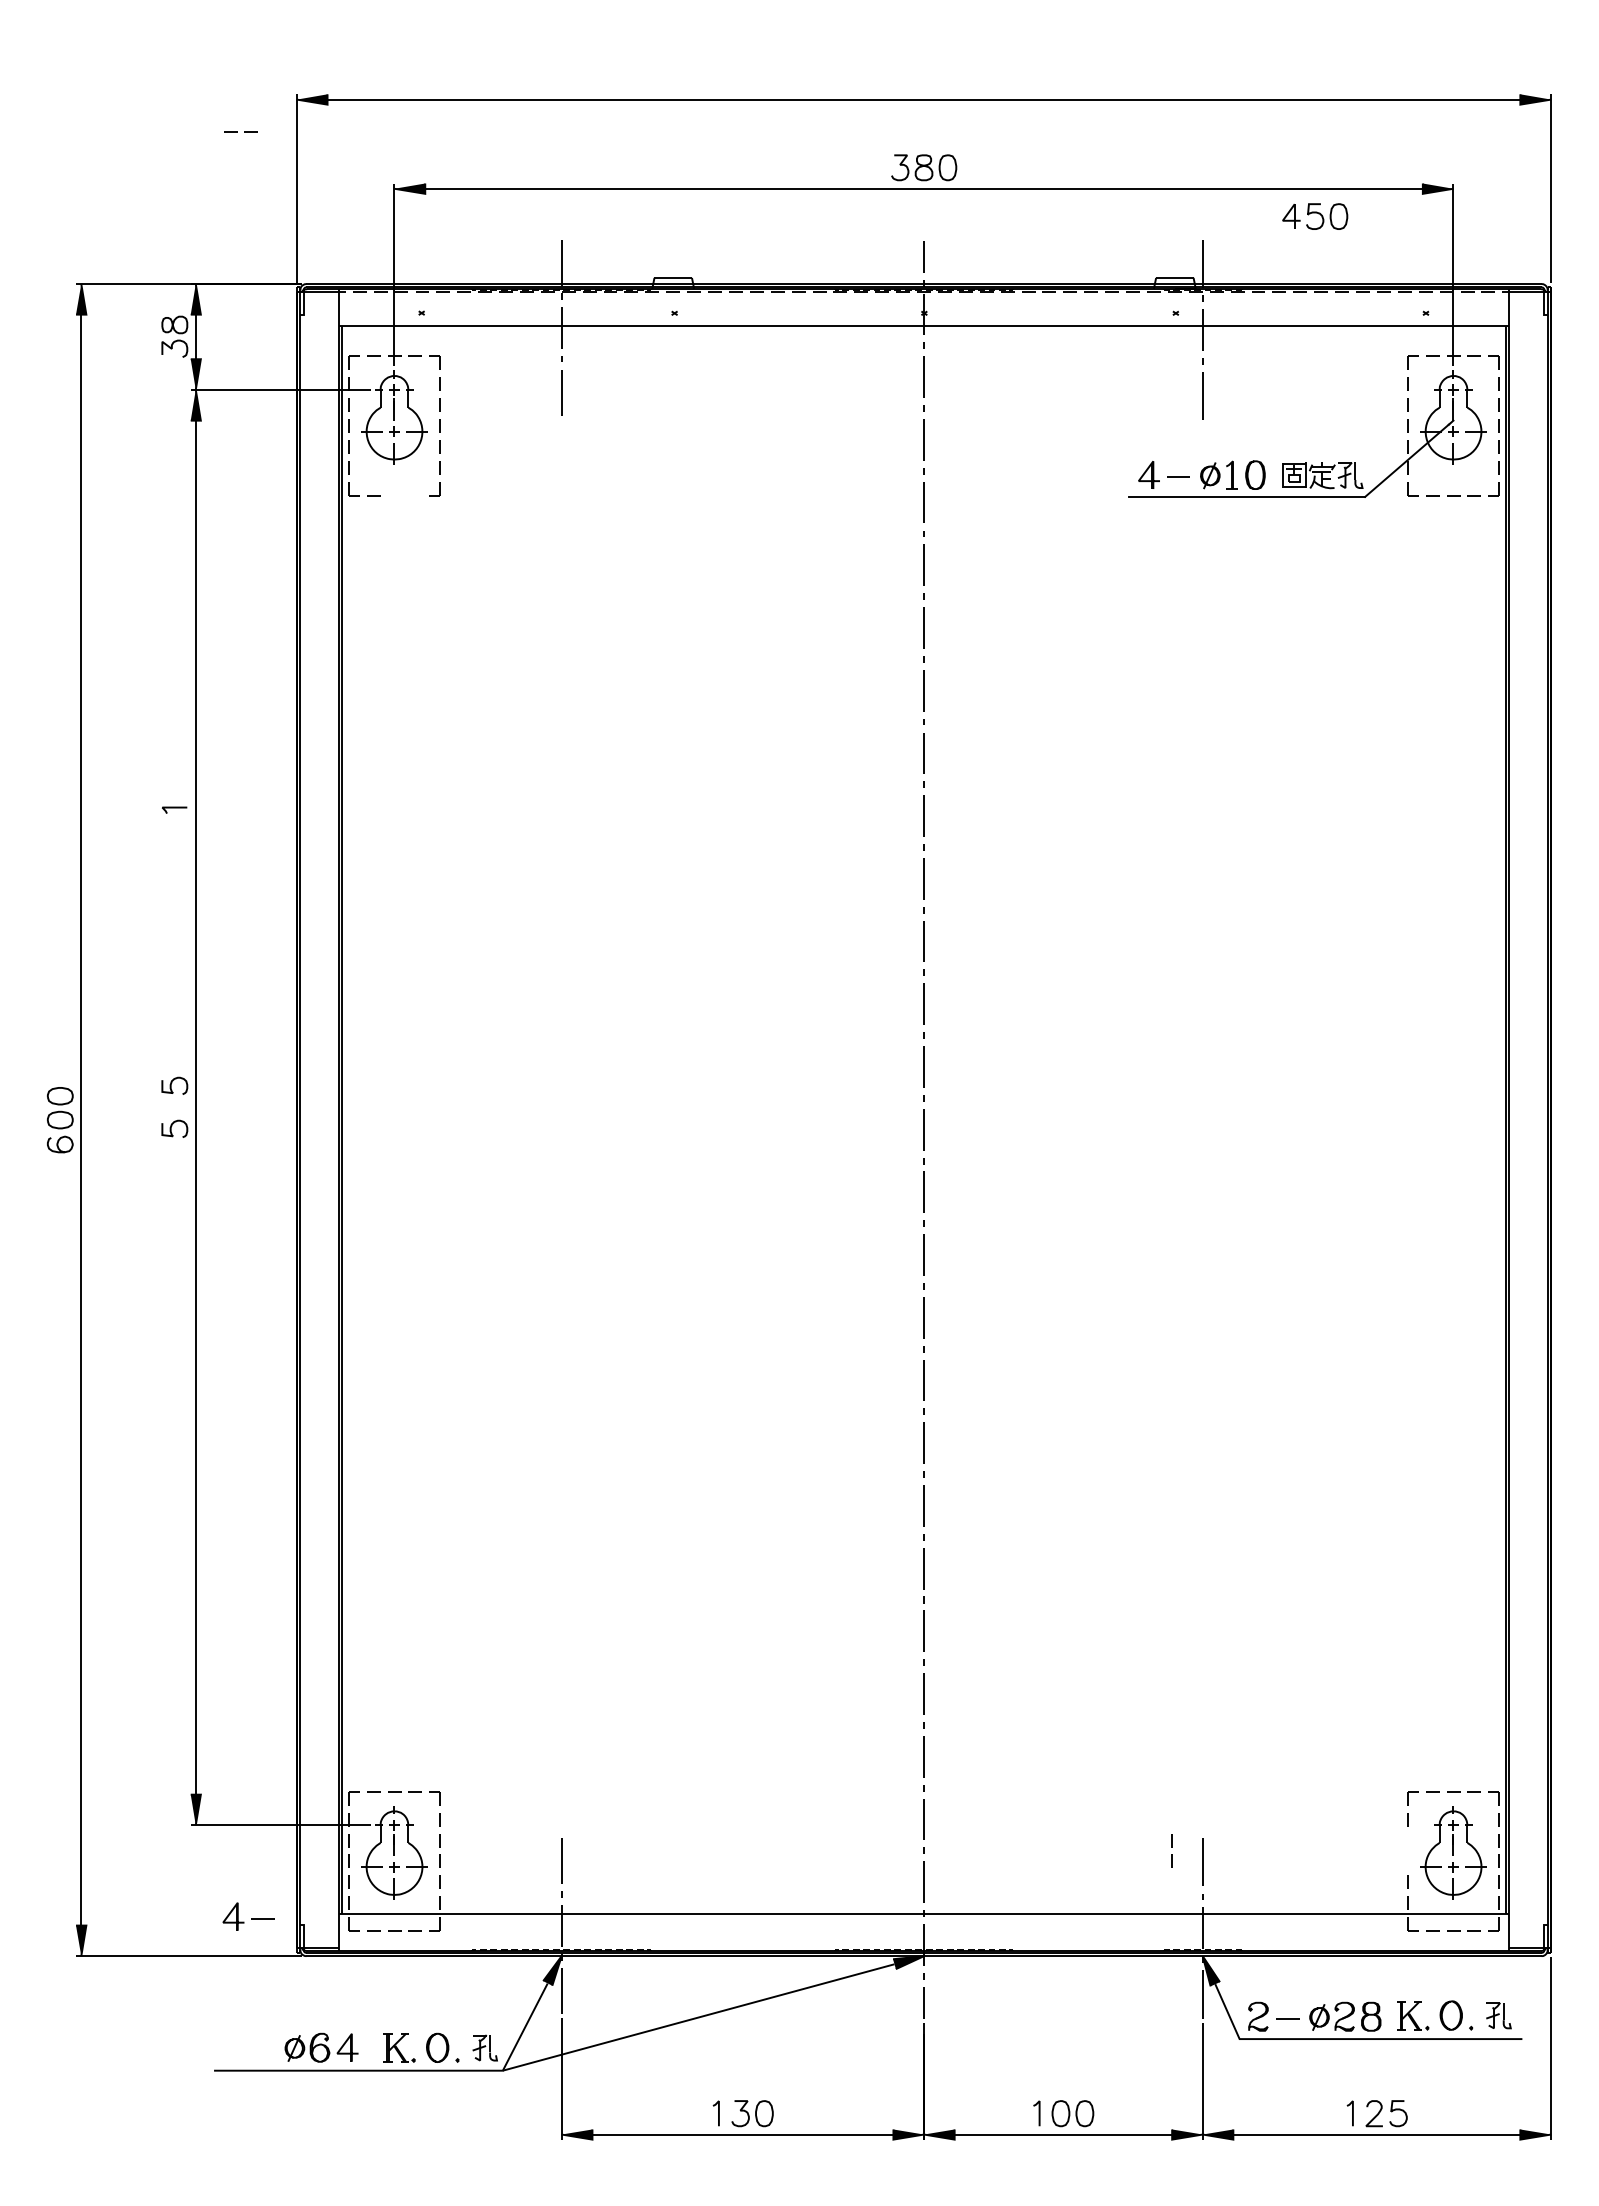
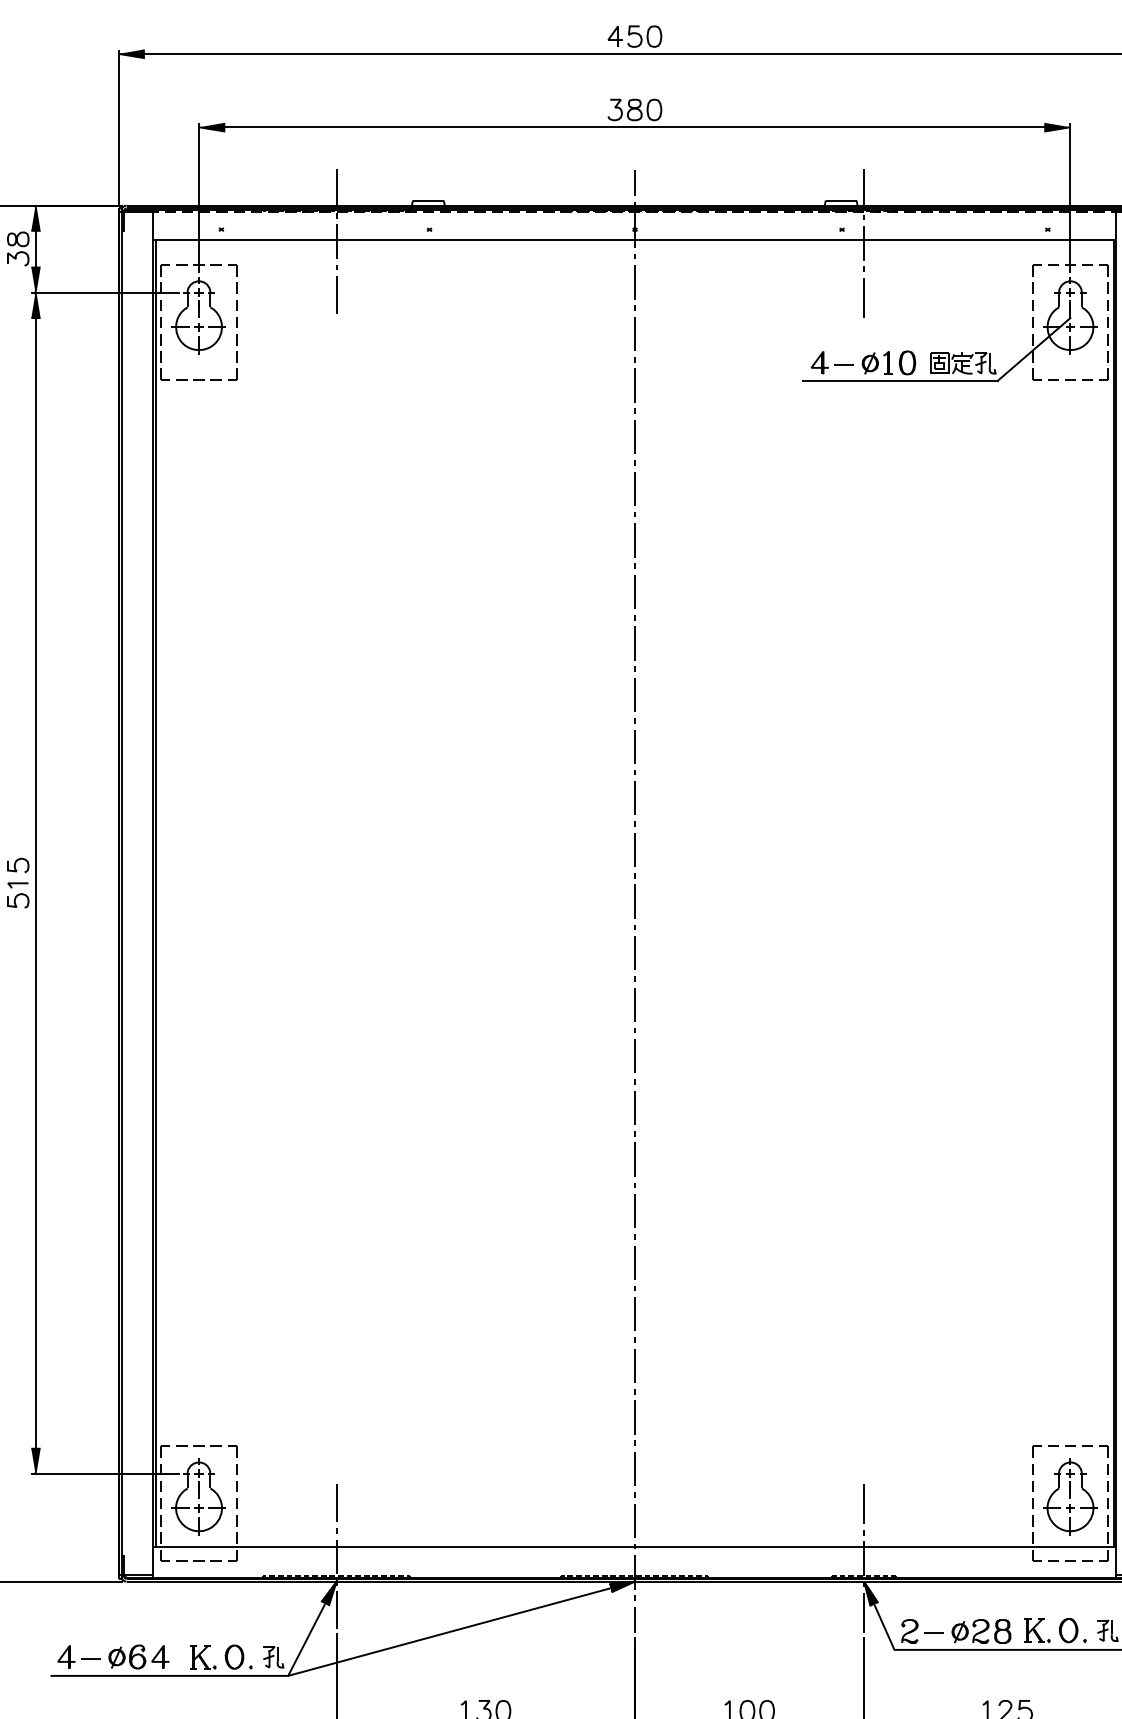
line: (237, 131) -> (204, 379), moved
part: (1315, 216) -> (635, 36), moved
line: (174, 808) -> (17, 884), moved
line: (1171, 1847) -> (1032, 1492), moved
part: (248, 1916) -> (78, 1656), moved

